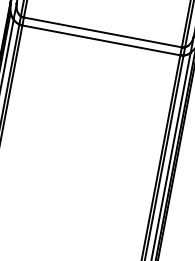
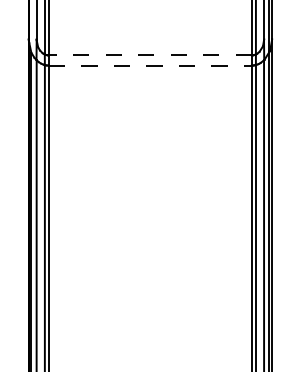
line: (102, 32) -> (149, 55), solid -> dashed
line: (101, 40) -> (150, 65), solid -> dashed

